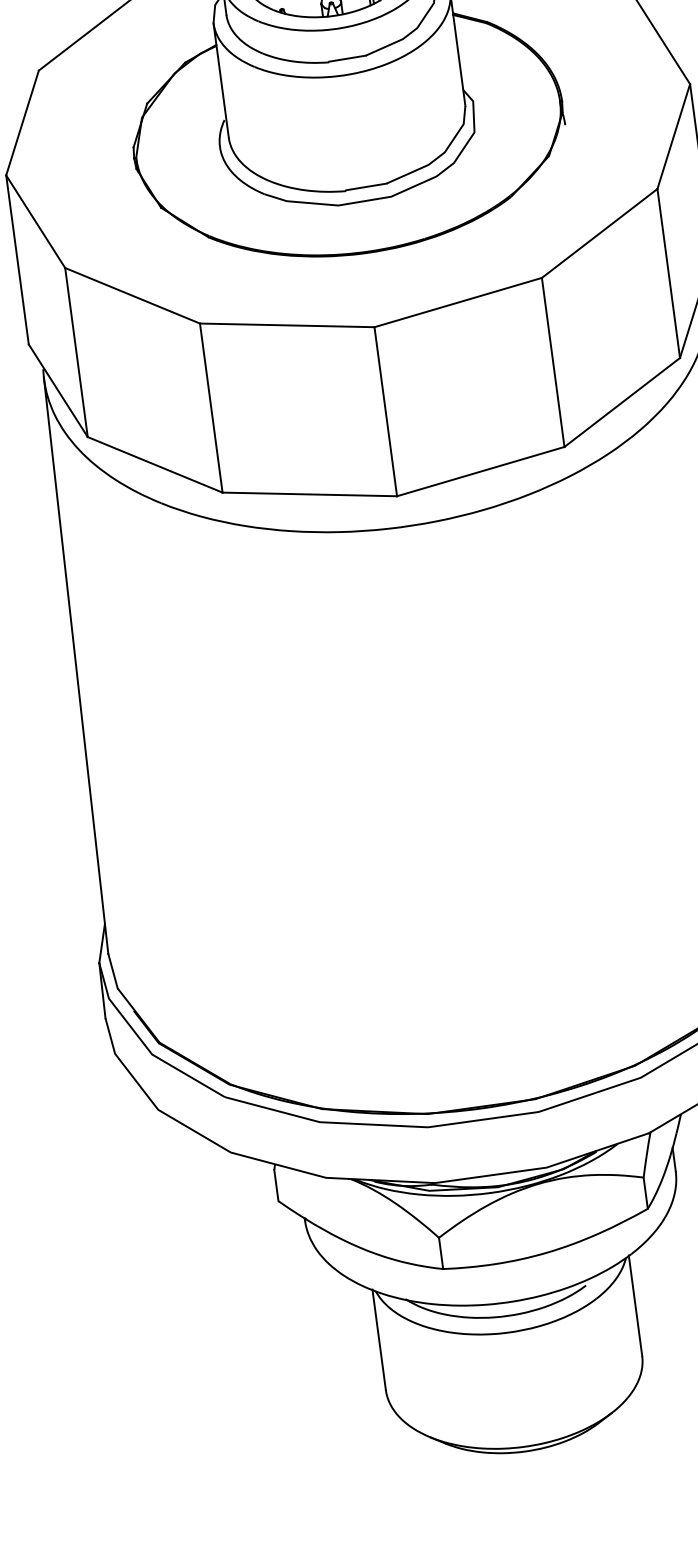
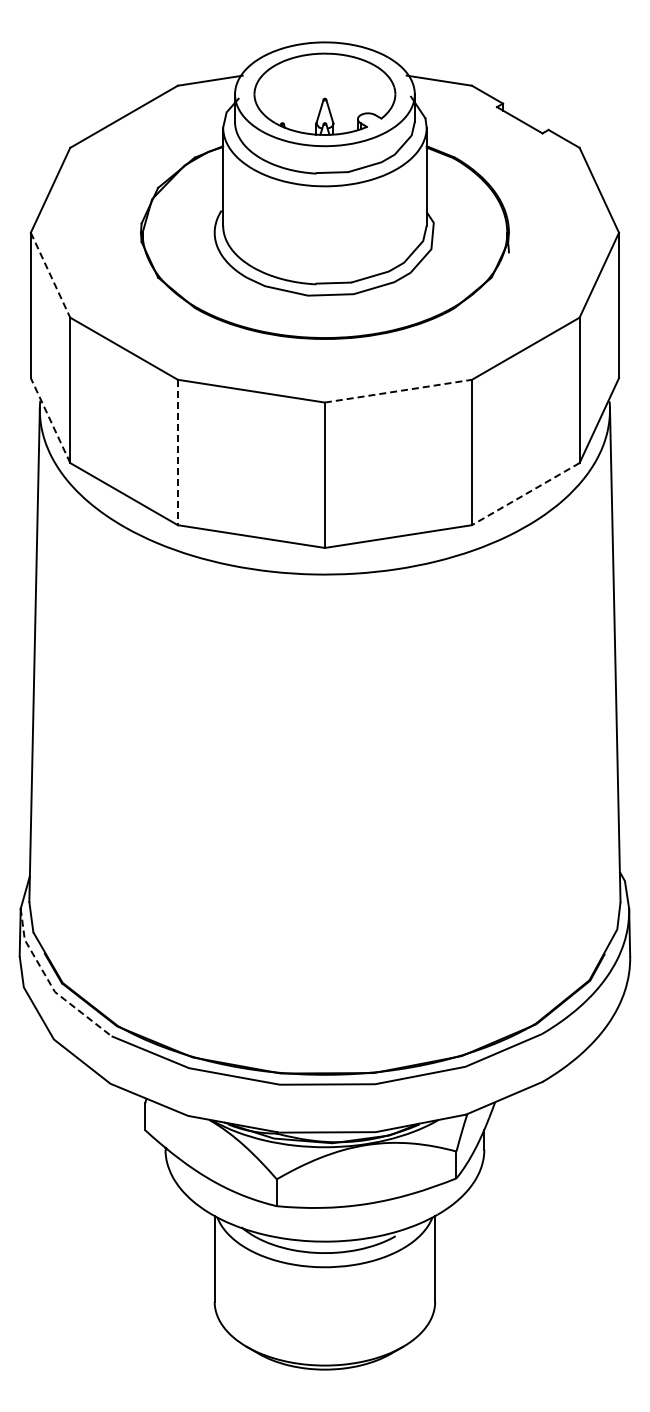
line: (35, 222) -> (50, 275), solid -> dashed
line: (458, 302) -> (398, 391), solid -> dashed
line: (58, 390) -> (50, 420), solid -> dashed
line: (621, 402) -> (525, 494), solid -> dashed
line: (210, 408) -> (177, 452), solid -> dashed
line: (145, 1045) -> (50, 983), solid -> dashed

